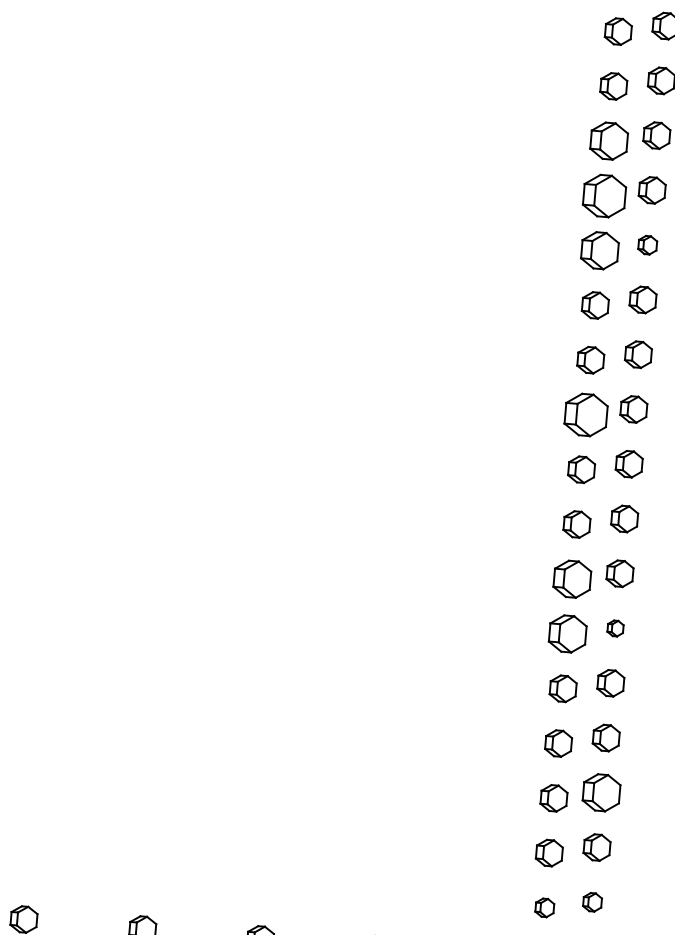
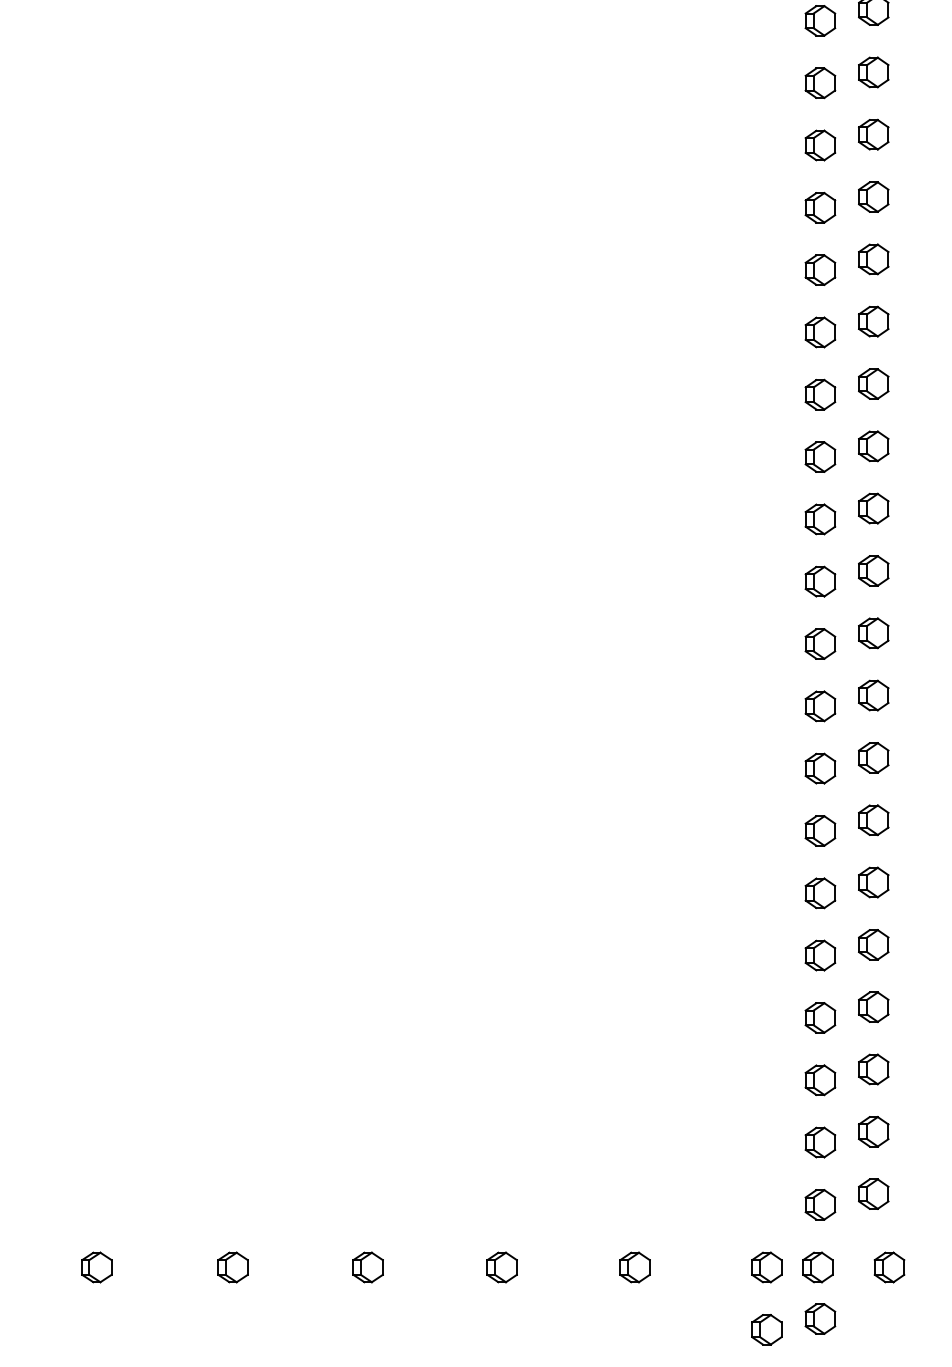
part: (609, 141) -> (820, 332), size x0.71
part: (604, 195) -> (820, 394), size x0.62
part: (647, 245) -> (873, 446), size x1.43
part: (600, 250) -> (820, 456), size x0.71
part: (586, 414) -> (820, 643), size x0.62
part: (572, 578) -> (820, 830), size x0.71
part: (615, 628) -> (873, 882), size x1.67
part: (567, 634) -> (820, 893), size x0.71
part: (601, 792) -> (873, 1069), size x0.71
part: (592, 901) -> (873, 1193), size x1.43
part: (544, 907) -> (820, 1204), size x1.43

